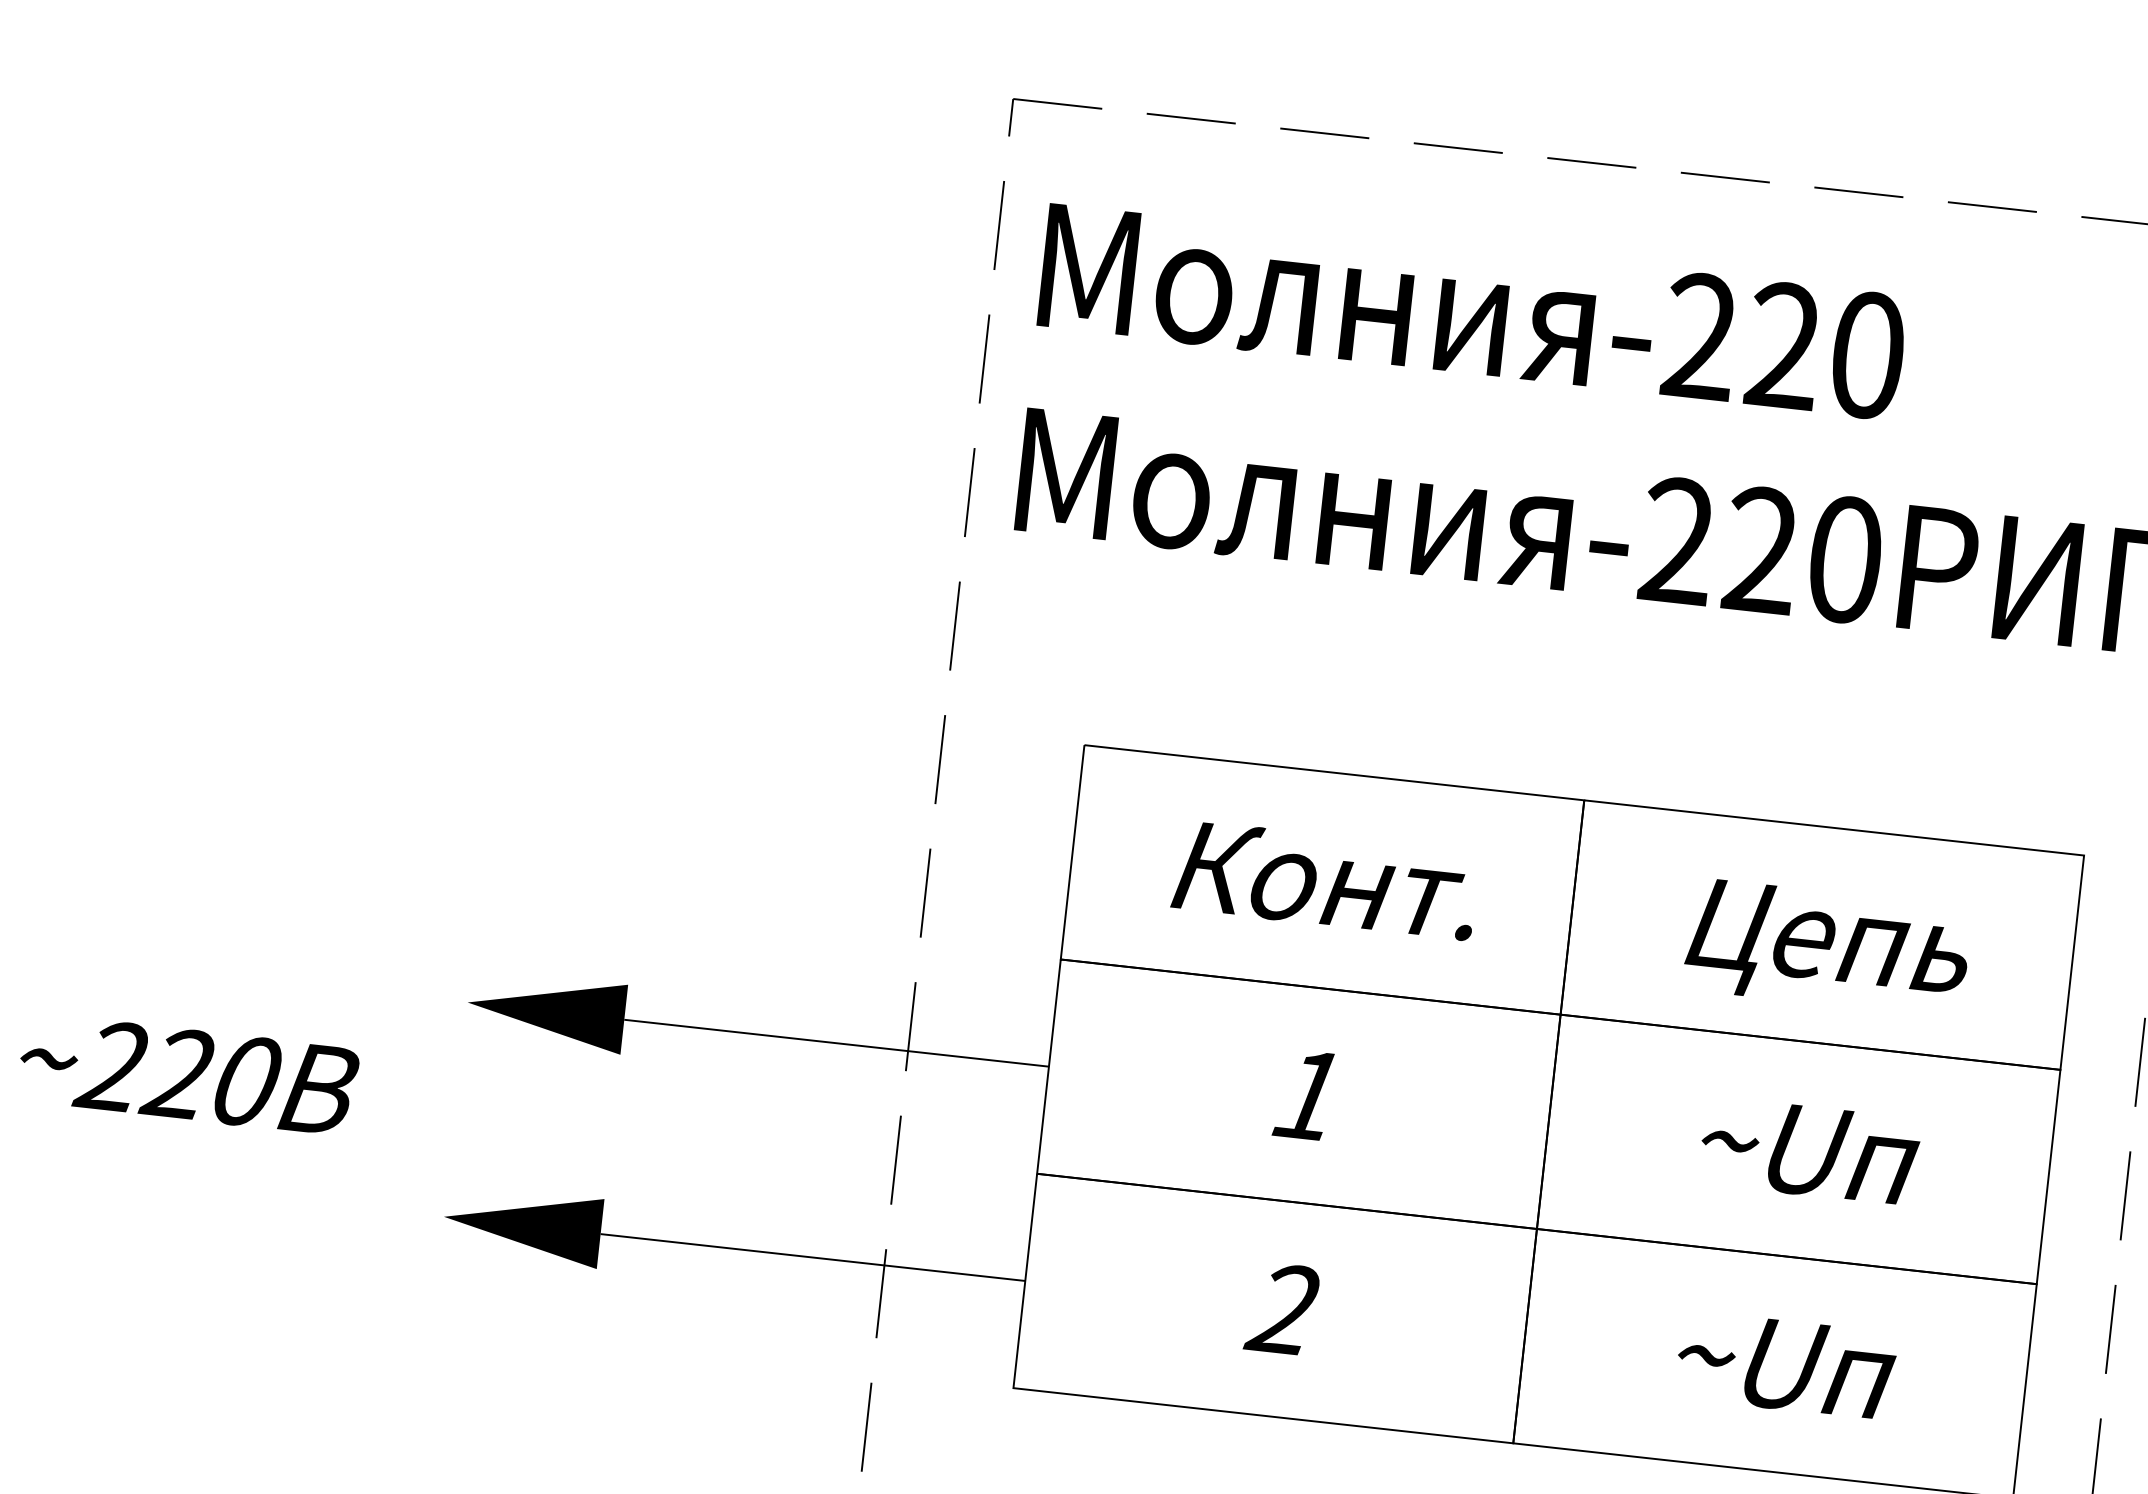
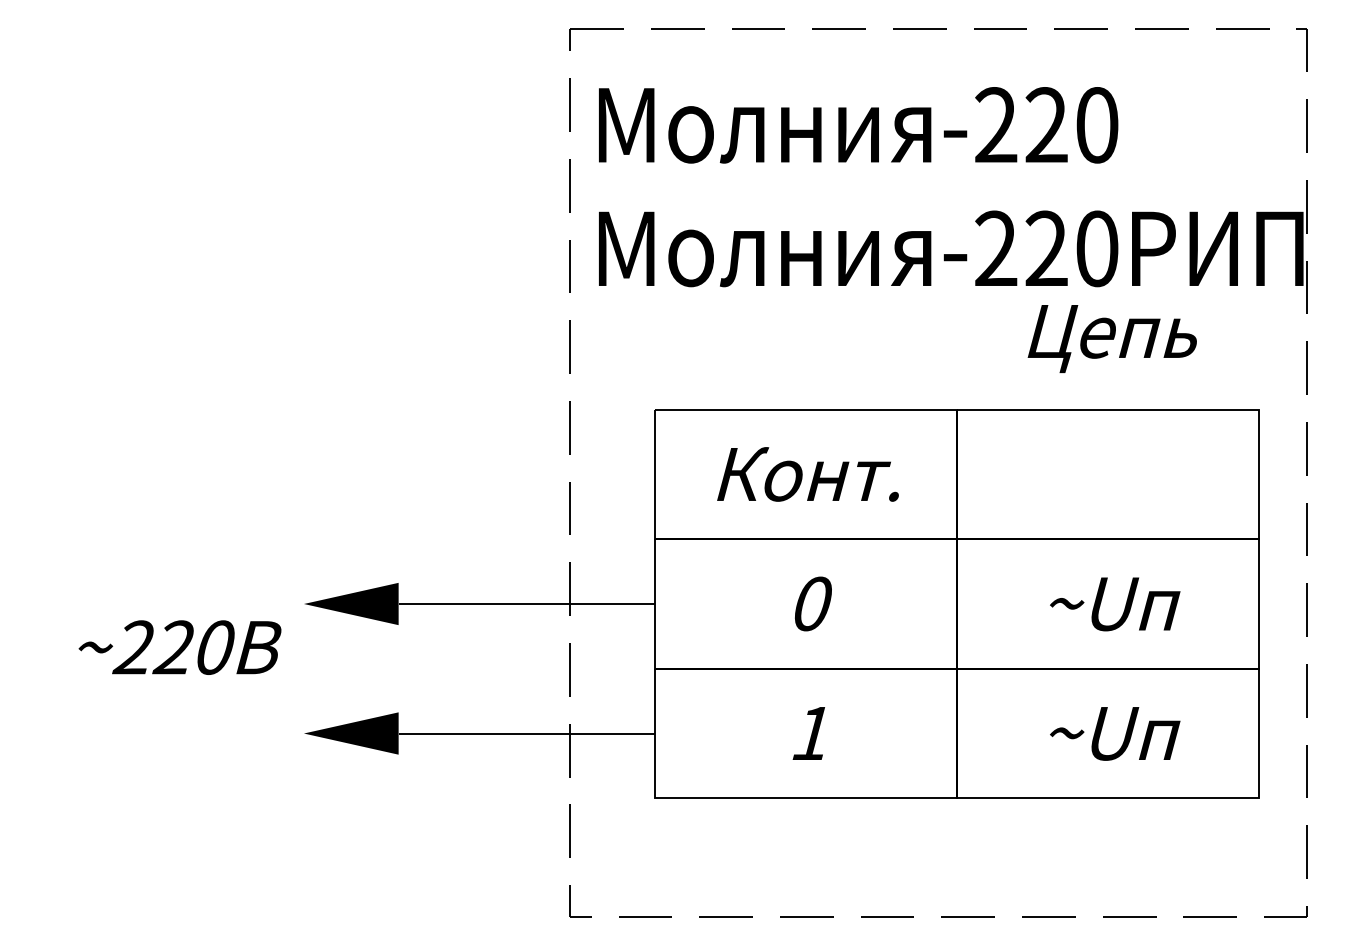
text: (1826, 947) -> (1111, 338), moved
text: (187, 1074) -> (179, 647), moved
text: (1307, 1094) -> (811, 603), 1 -> 0
text: (1282, 1307) -> (810, 732), 2 -> 1

